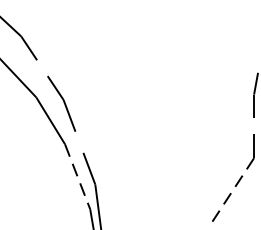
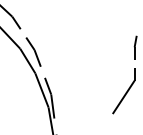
line: (78, 176) -> (42, 90), dashed -> solid
line: (232, 190) -> (123, 97), dashed -> solid

